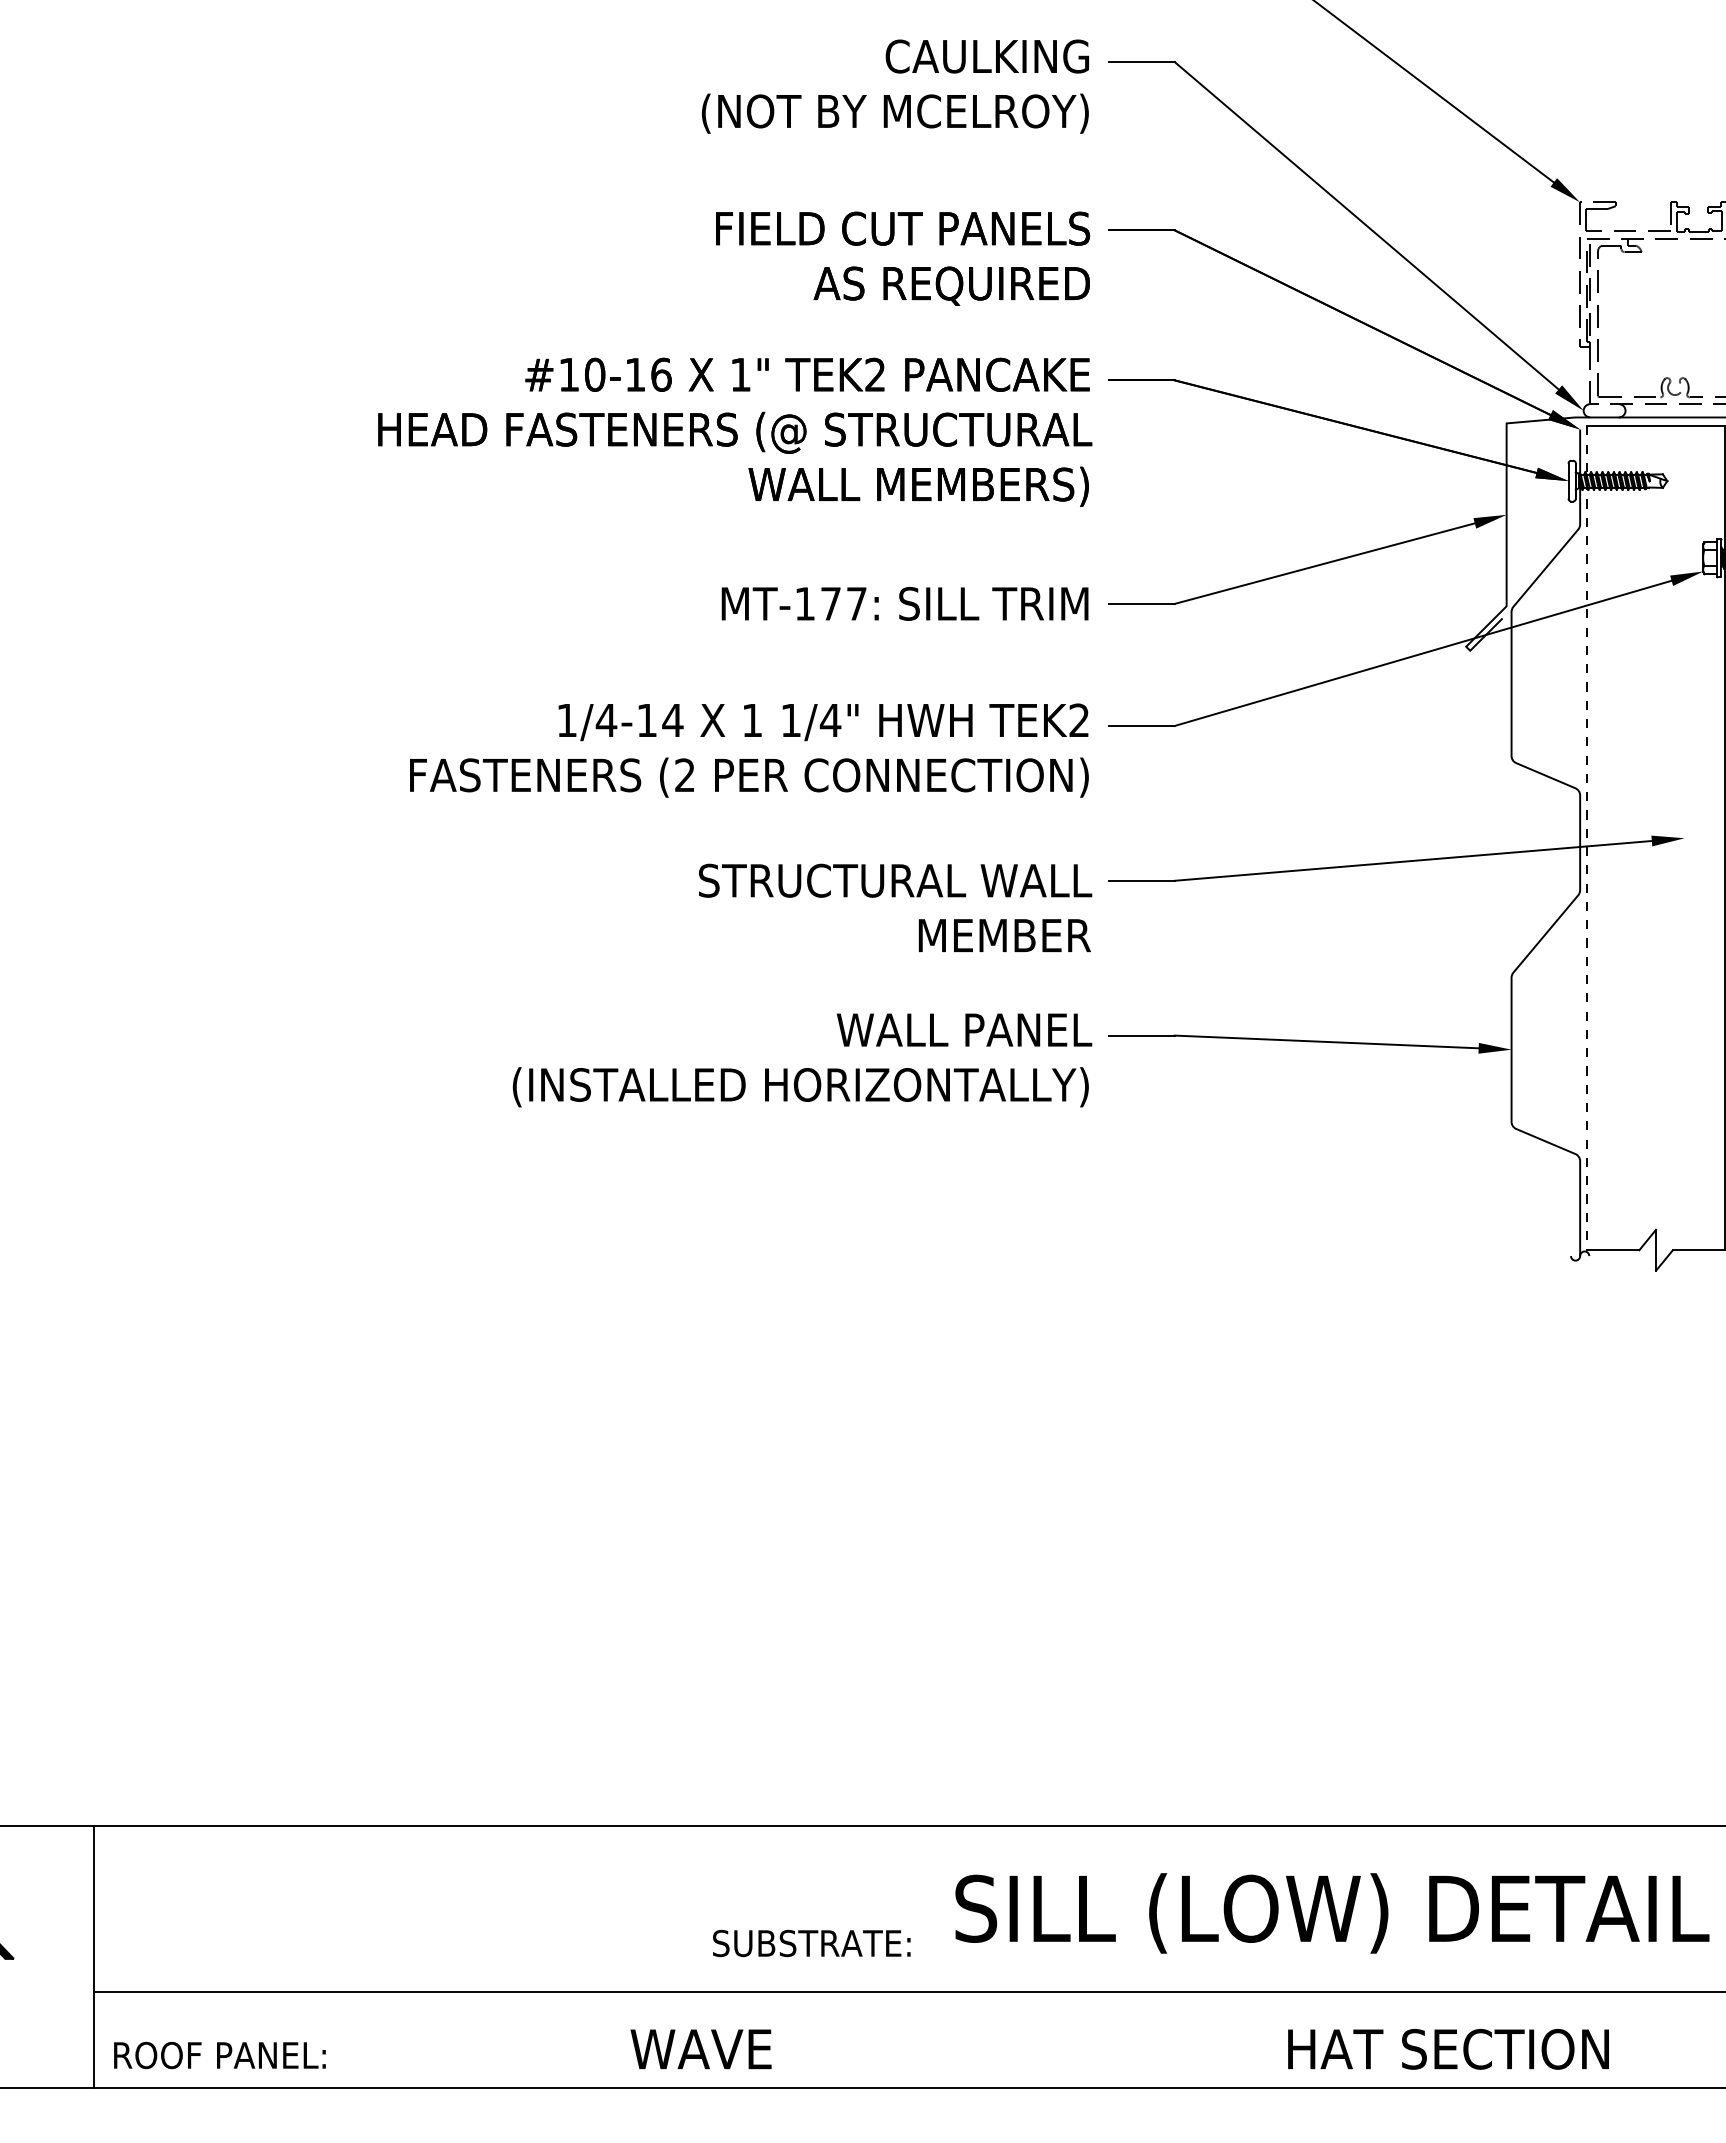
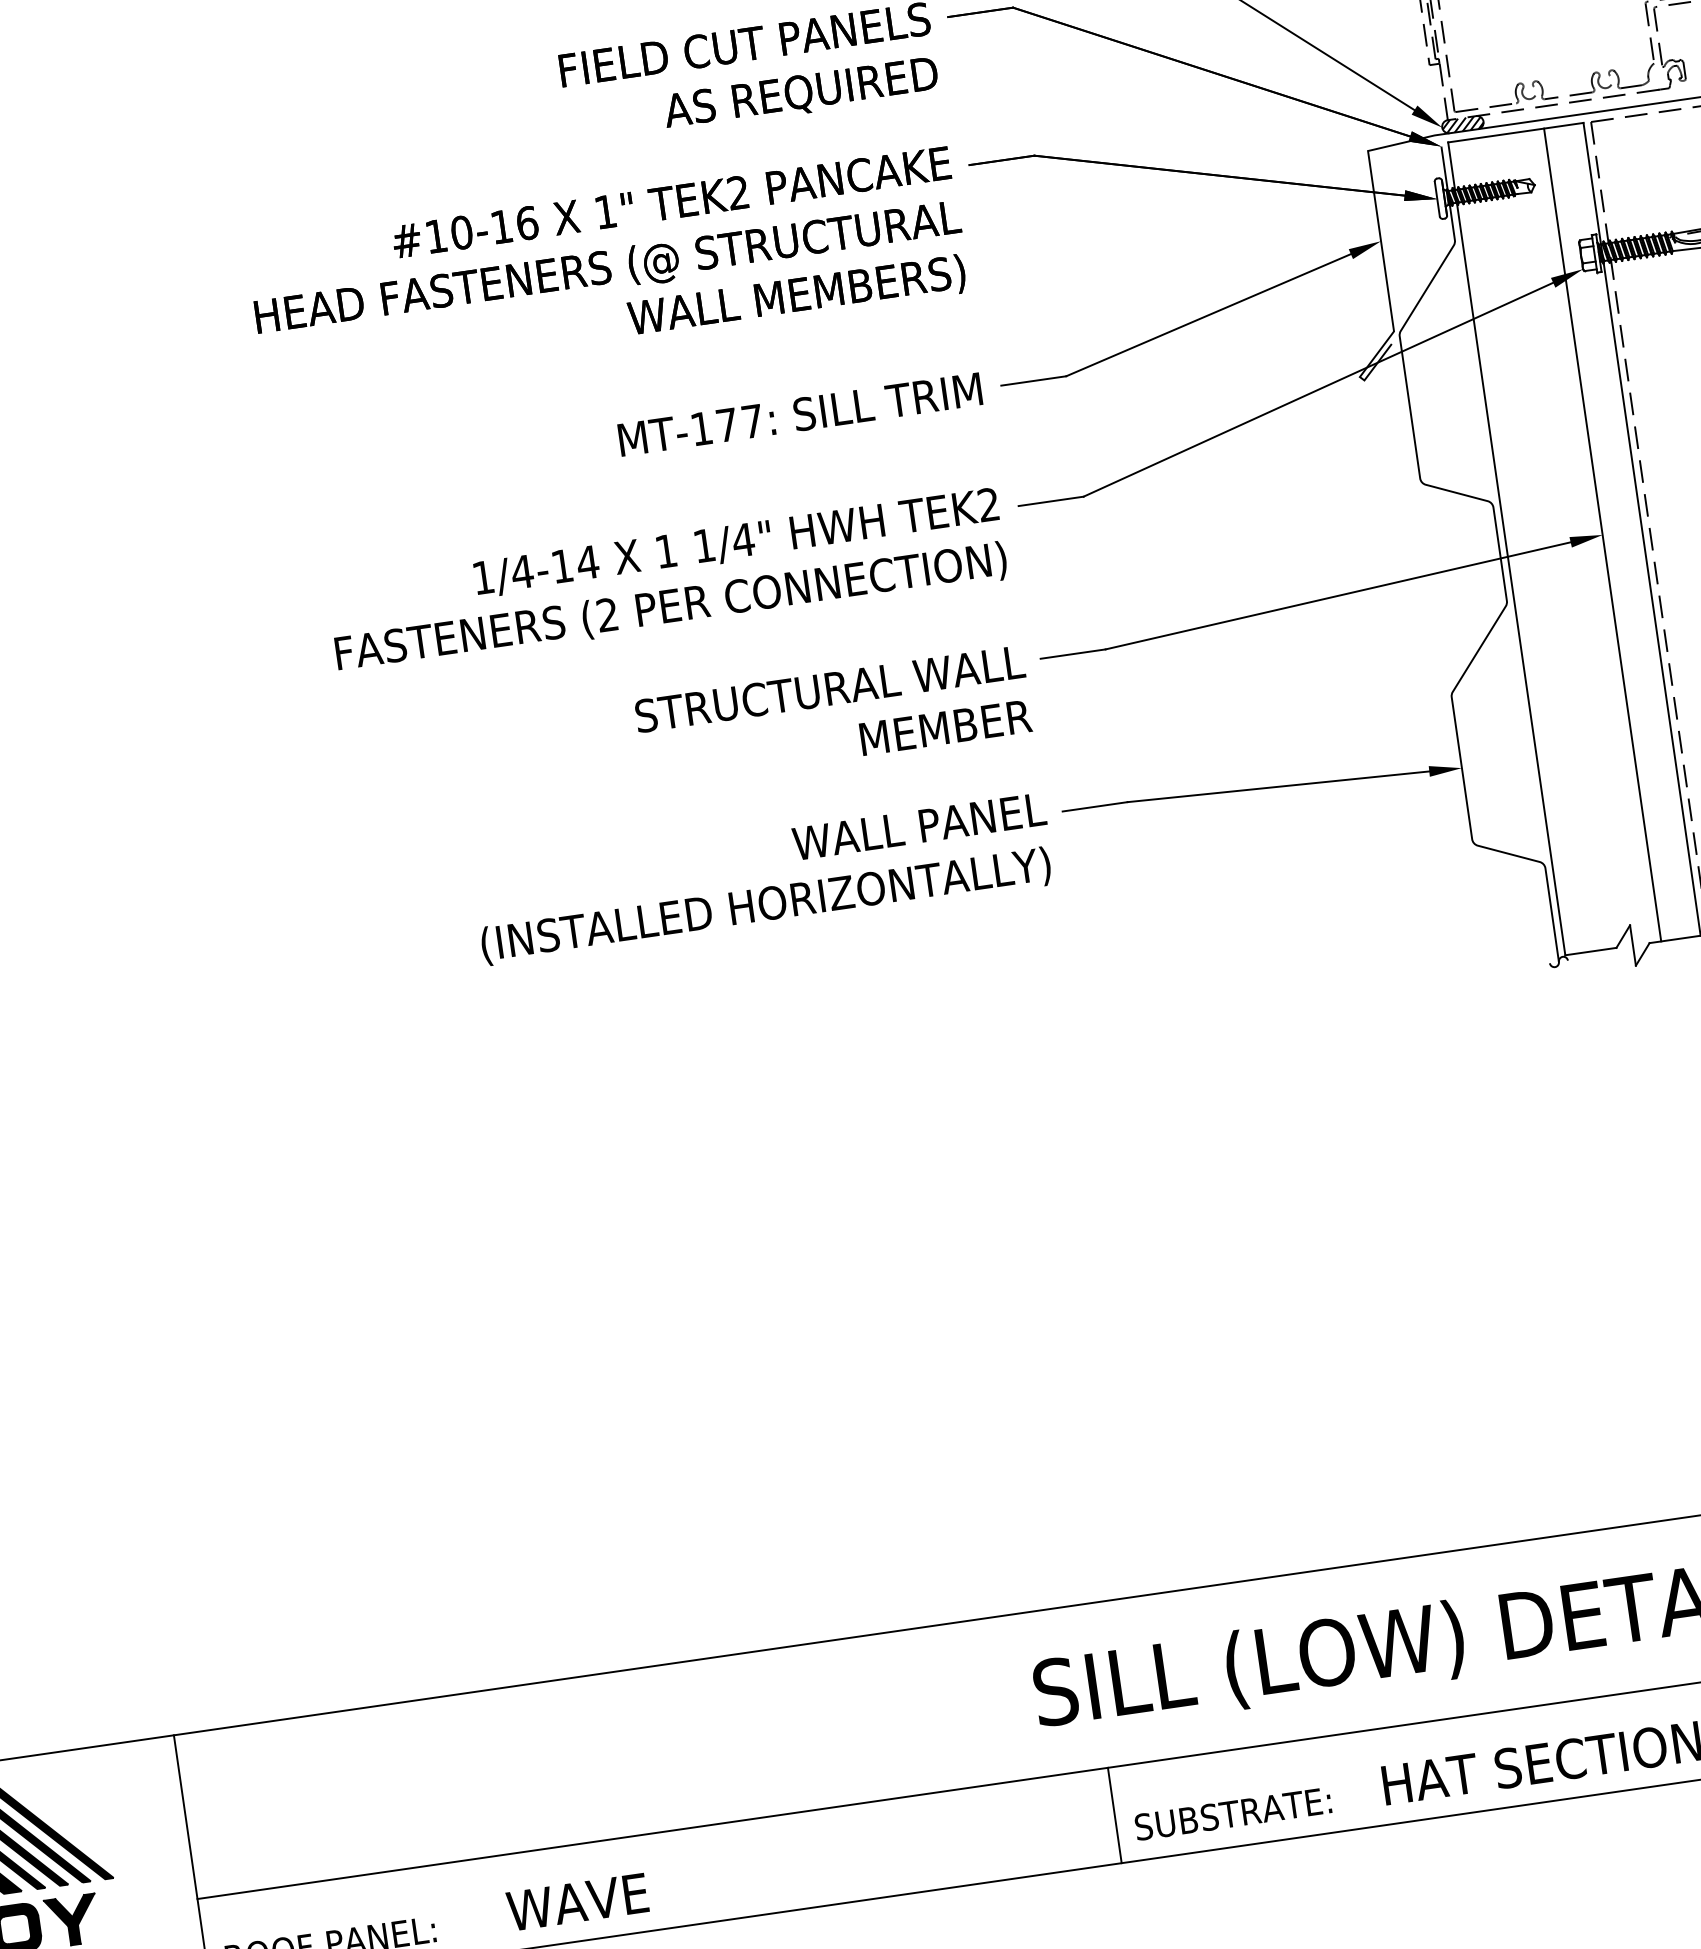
hatch: (1604, 410) -> (1462, 124), added
line: (1587, 838) -> (1506, 549), dashed -> solid
line: (1684, 838) -> (1602, 535), added
text: (811, 1943) -> (1232, 1813), moved
line: (1016, 2039) -> (1114, 1814), added
text: (700, 2049) -> (577, 1902), moved

